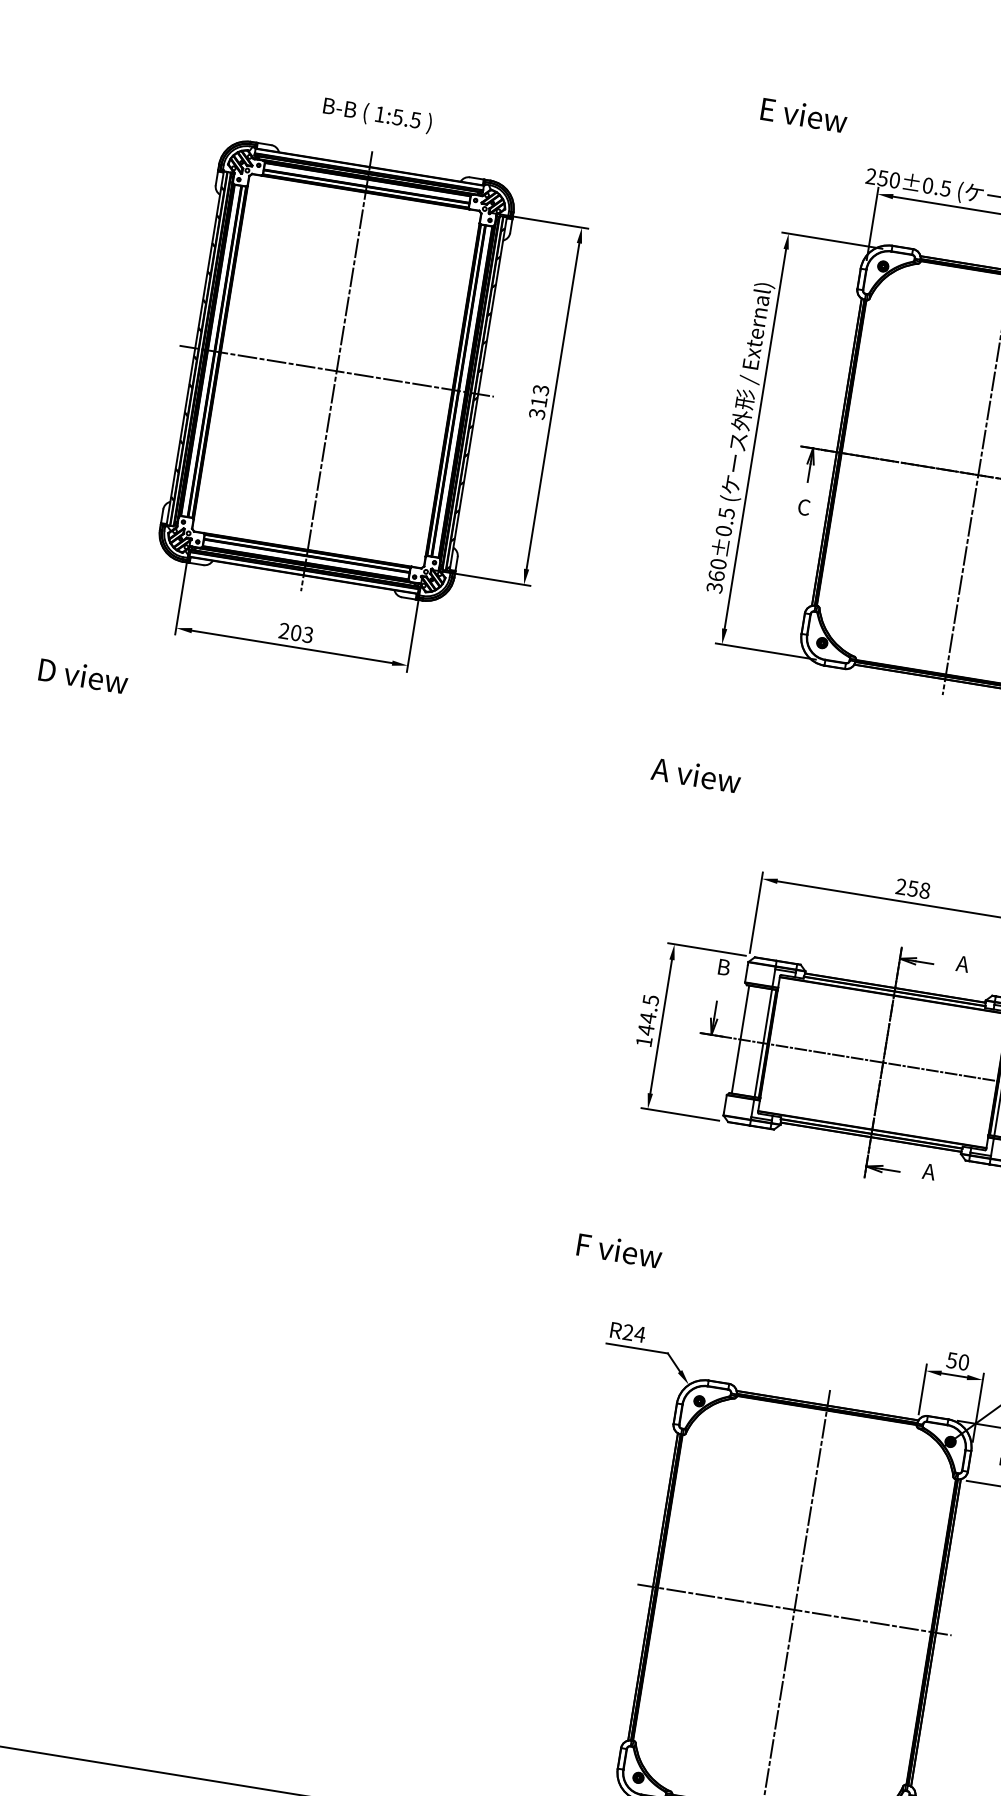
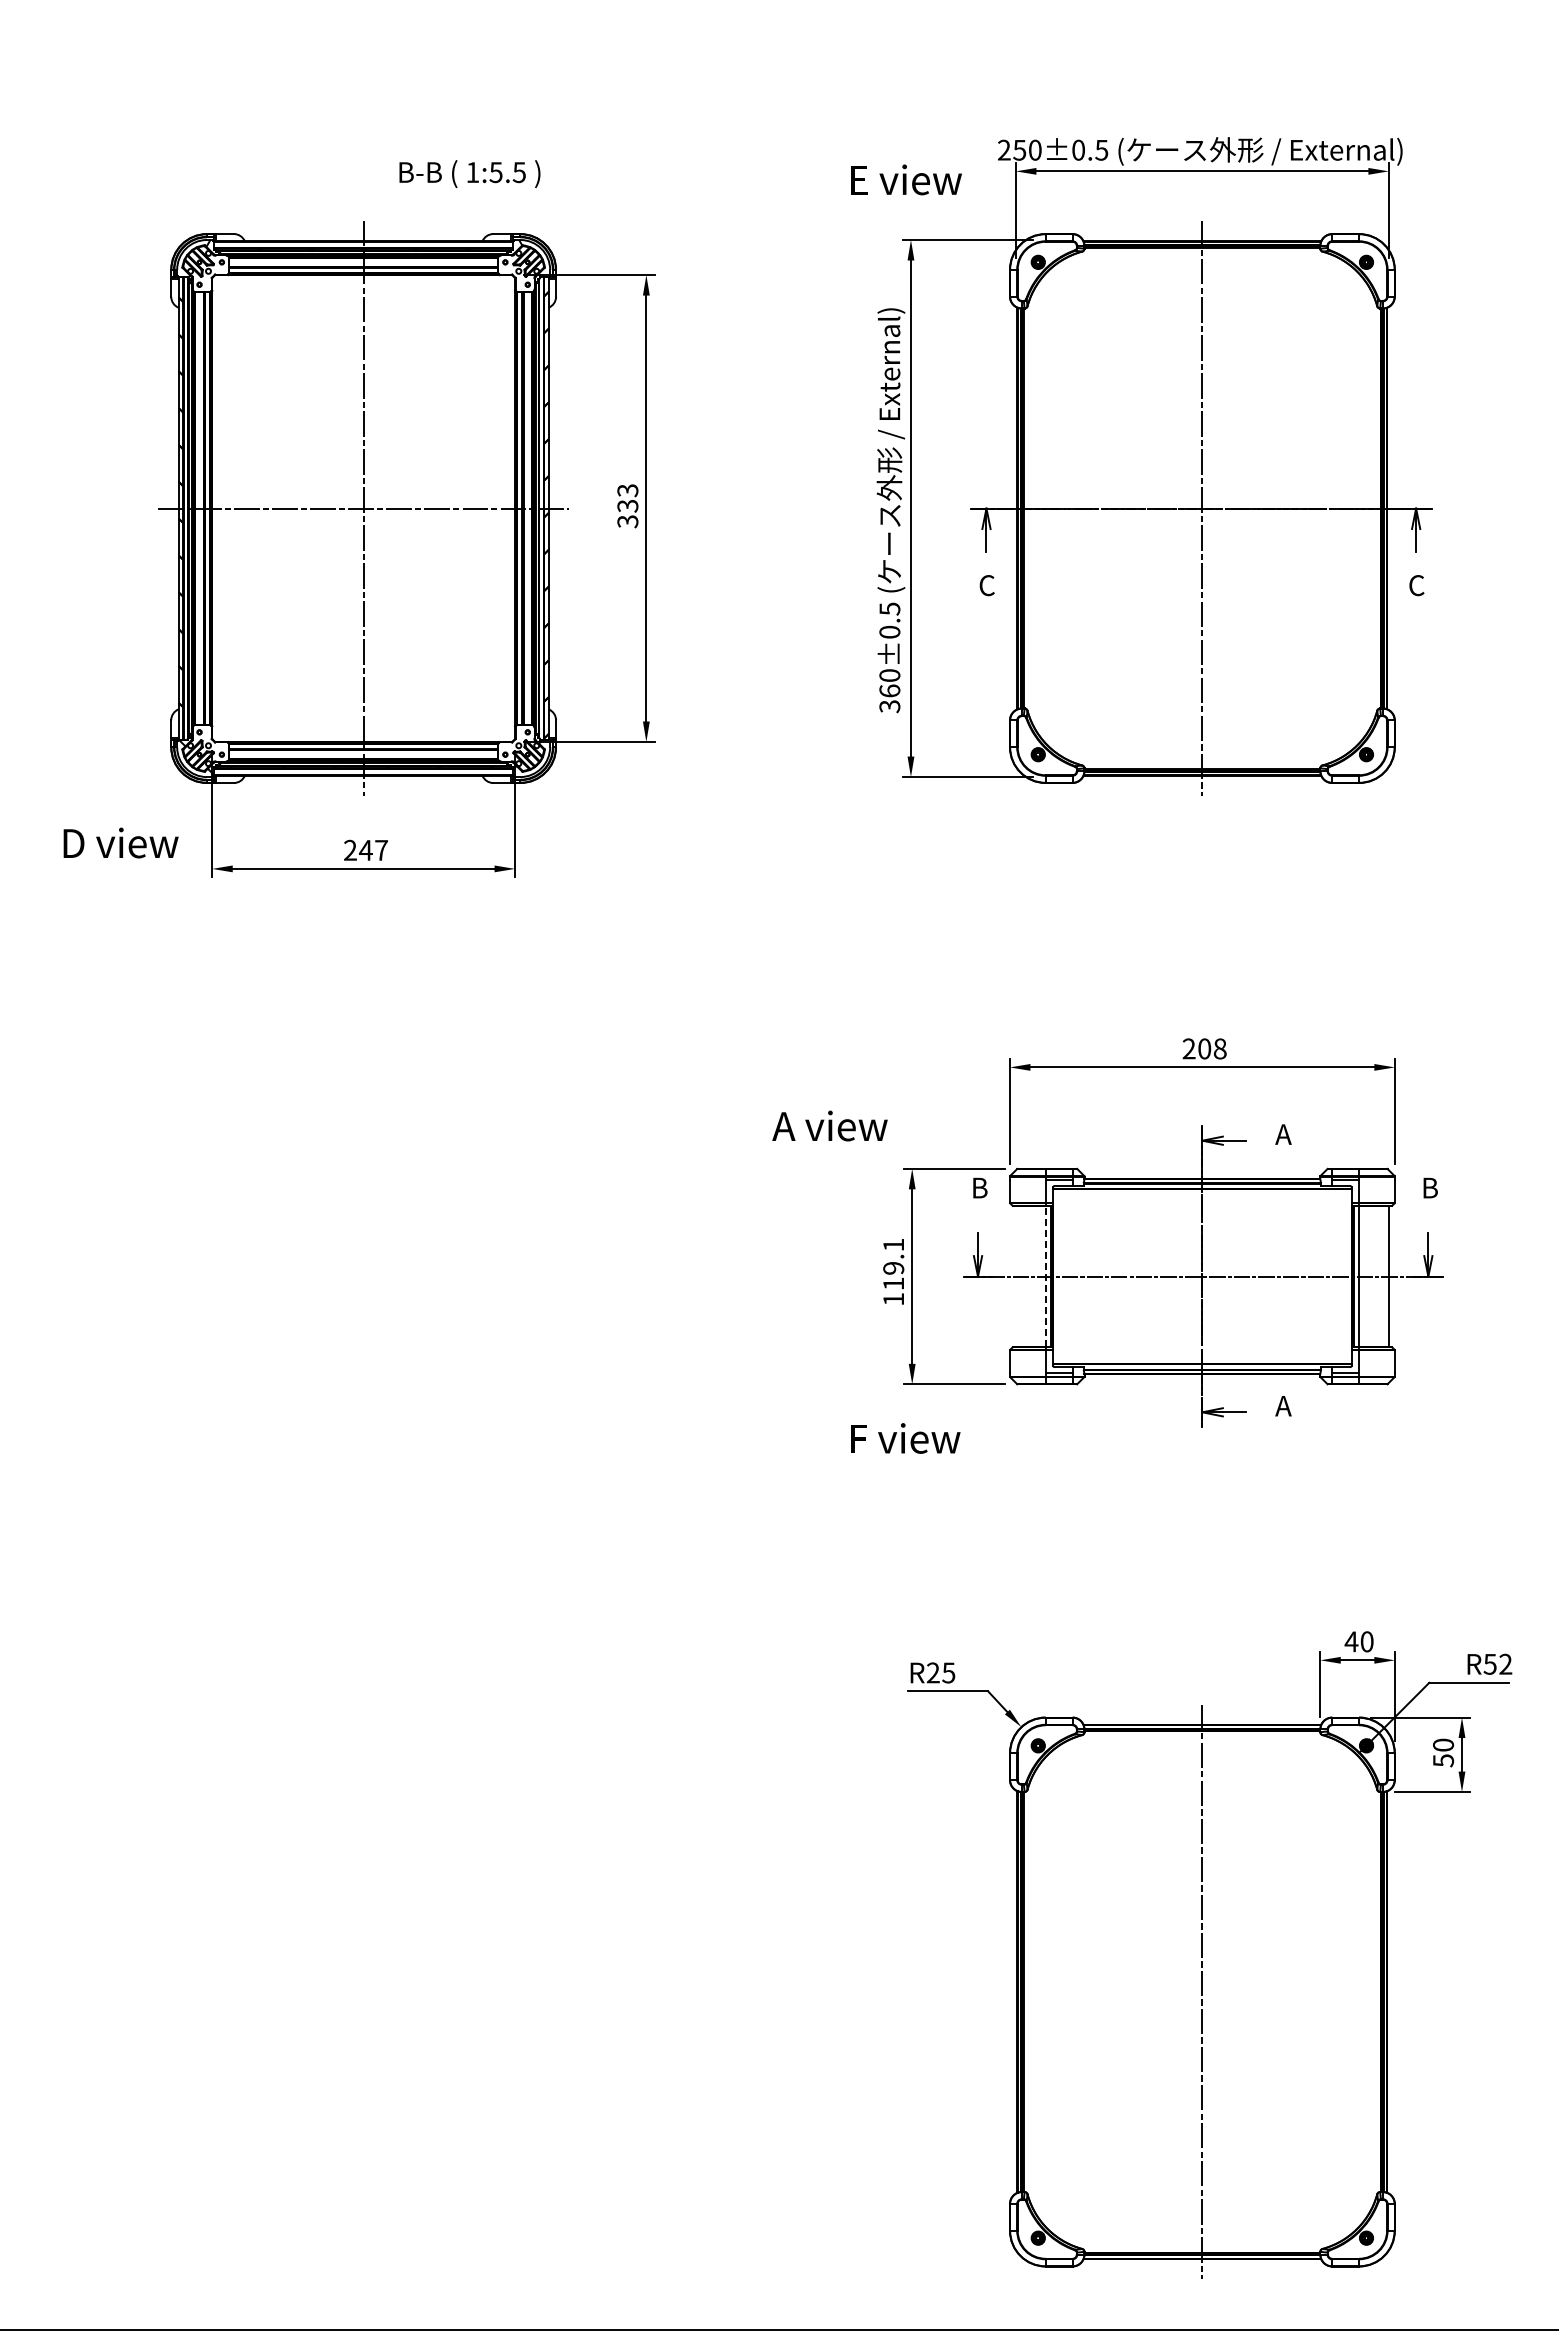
text: (377, 114) -> (469, 173), moved
text: (804, 114) -> (906, 179), moved
text: (538, 402) -> (627, 506), 313 -> 333
text: (301, 633) -> (372, 849), 203 -> 247
text: (83, 675) -> (120, 842), moved
text: (695, 774) -> (829, 1125), moved
text: (913, 888) -> (1204, 1048), 258 -> 208
text: (648, 1015) -> (893, 1264), 144.5 -> 119.1
line: (740, 1039) -> (1015, 1276), removed
line: (763, 1043) -> (1045, 1276), solid -> dashed
text: (619, 1250) -> (905, 1438), moved
text: (639, 1334) -> (948, 1672), R24 -> R25
text: (952, 1360) -> (1351, 1641), 50 -> 40
line: (793, 1610) -> (1201, 1992), removed

